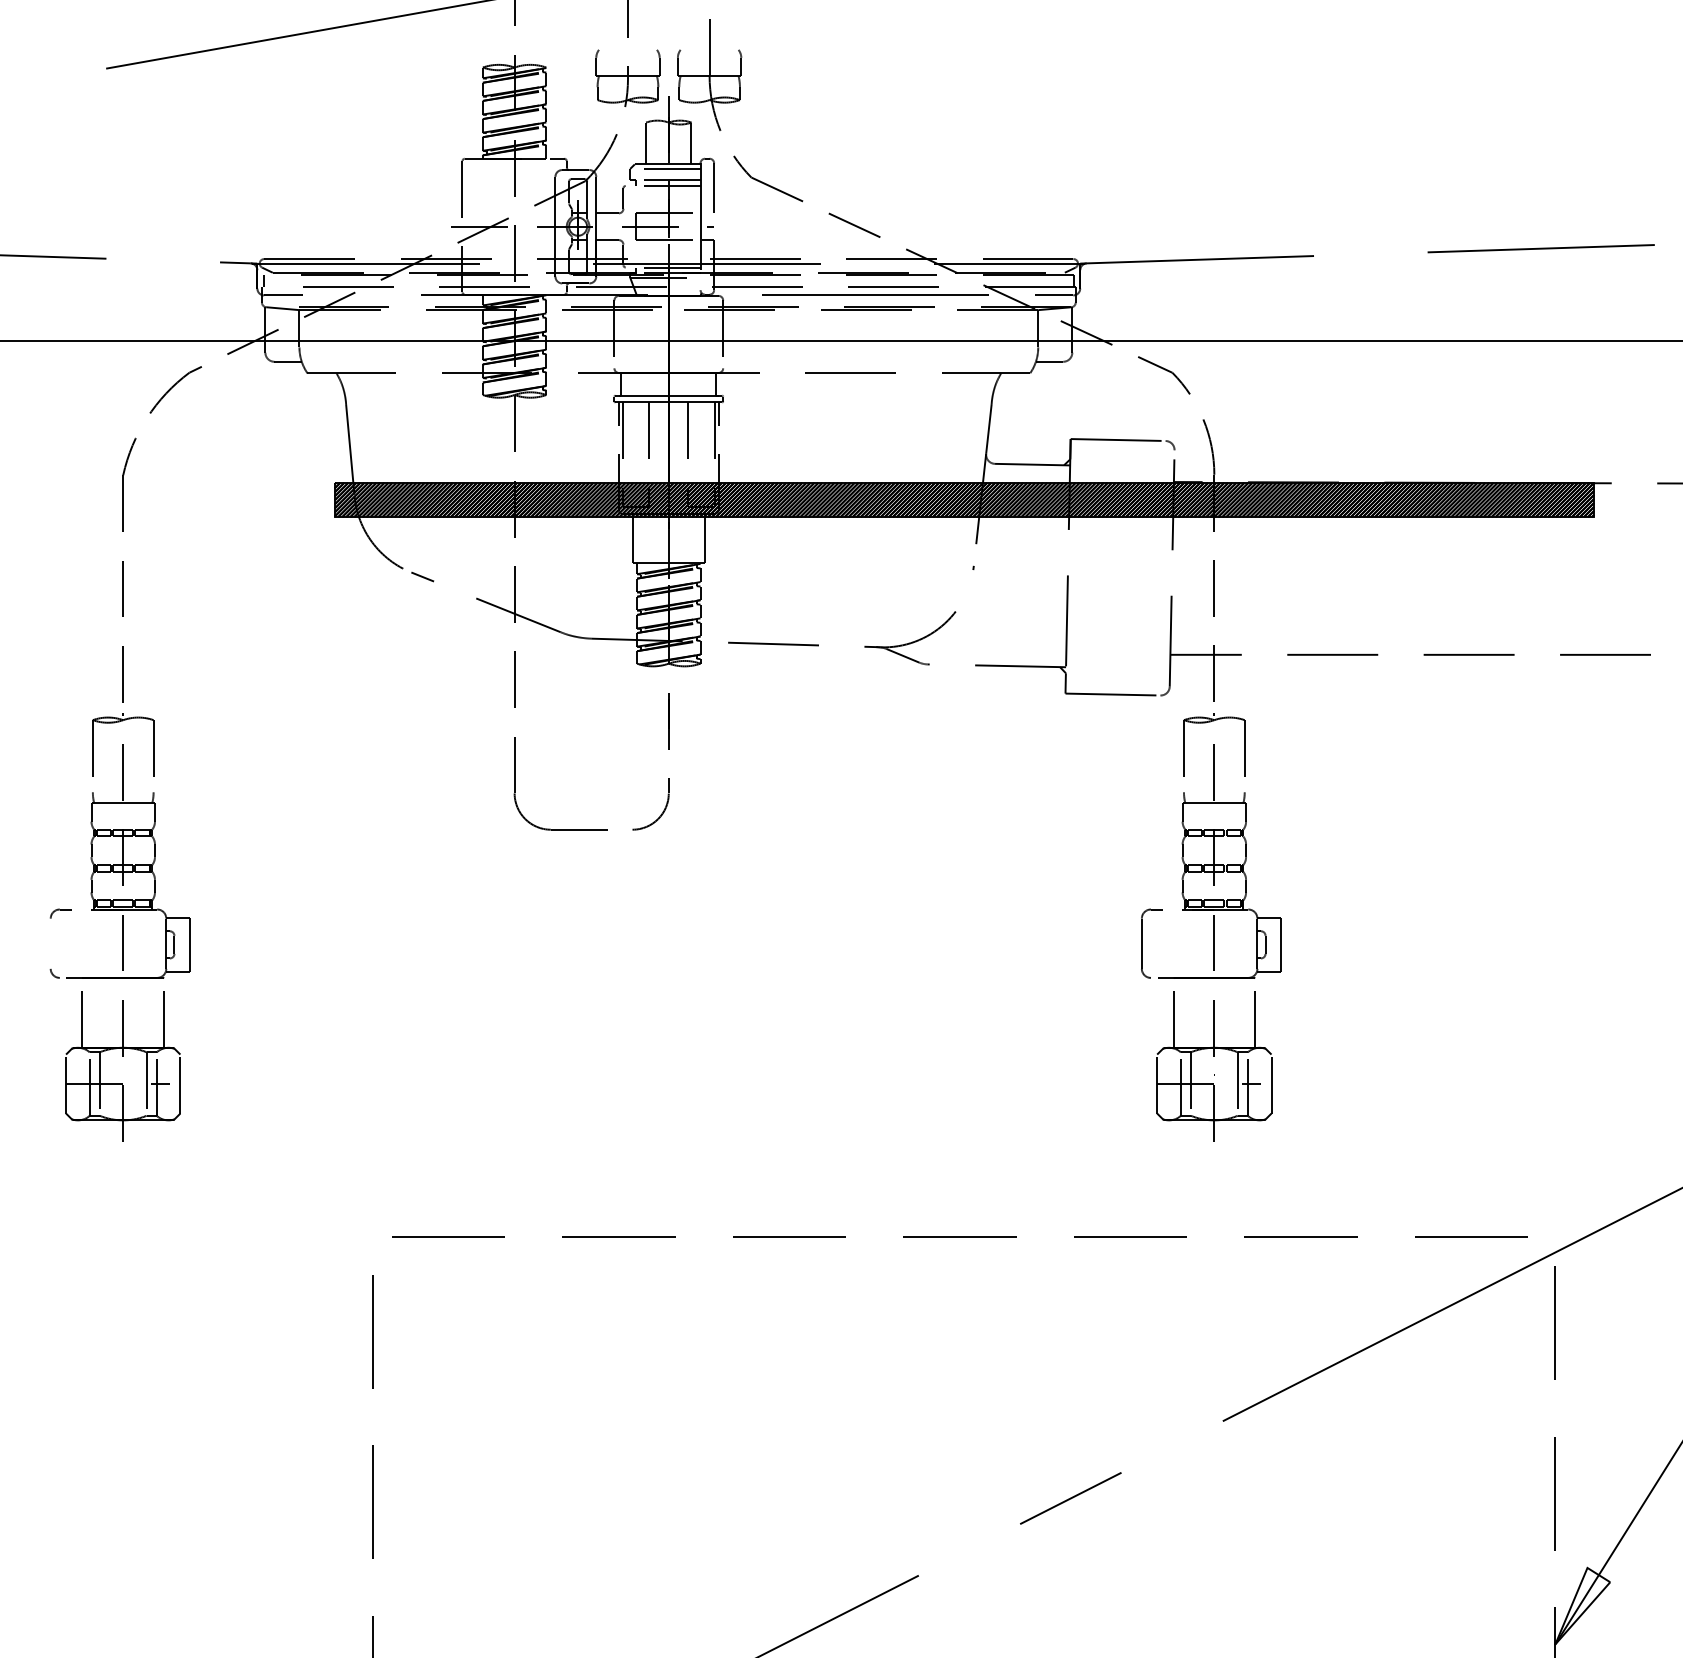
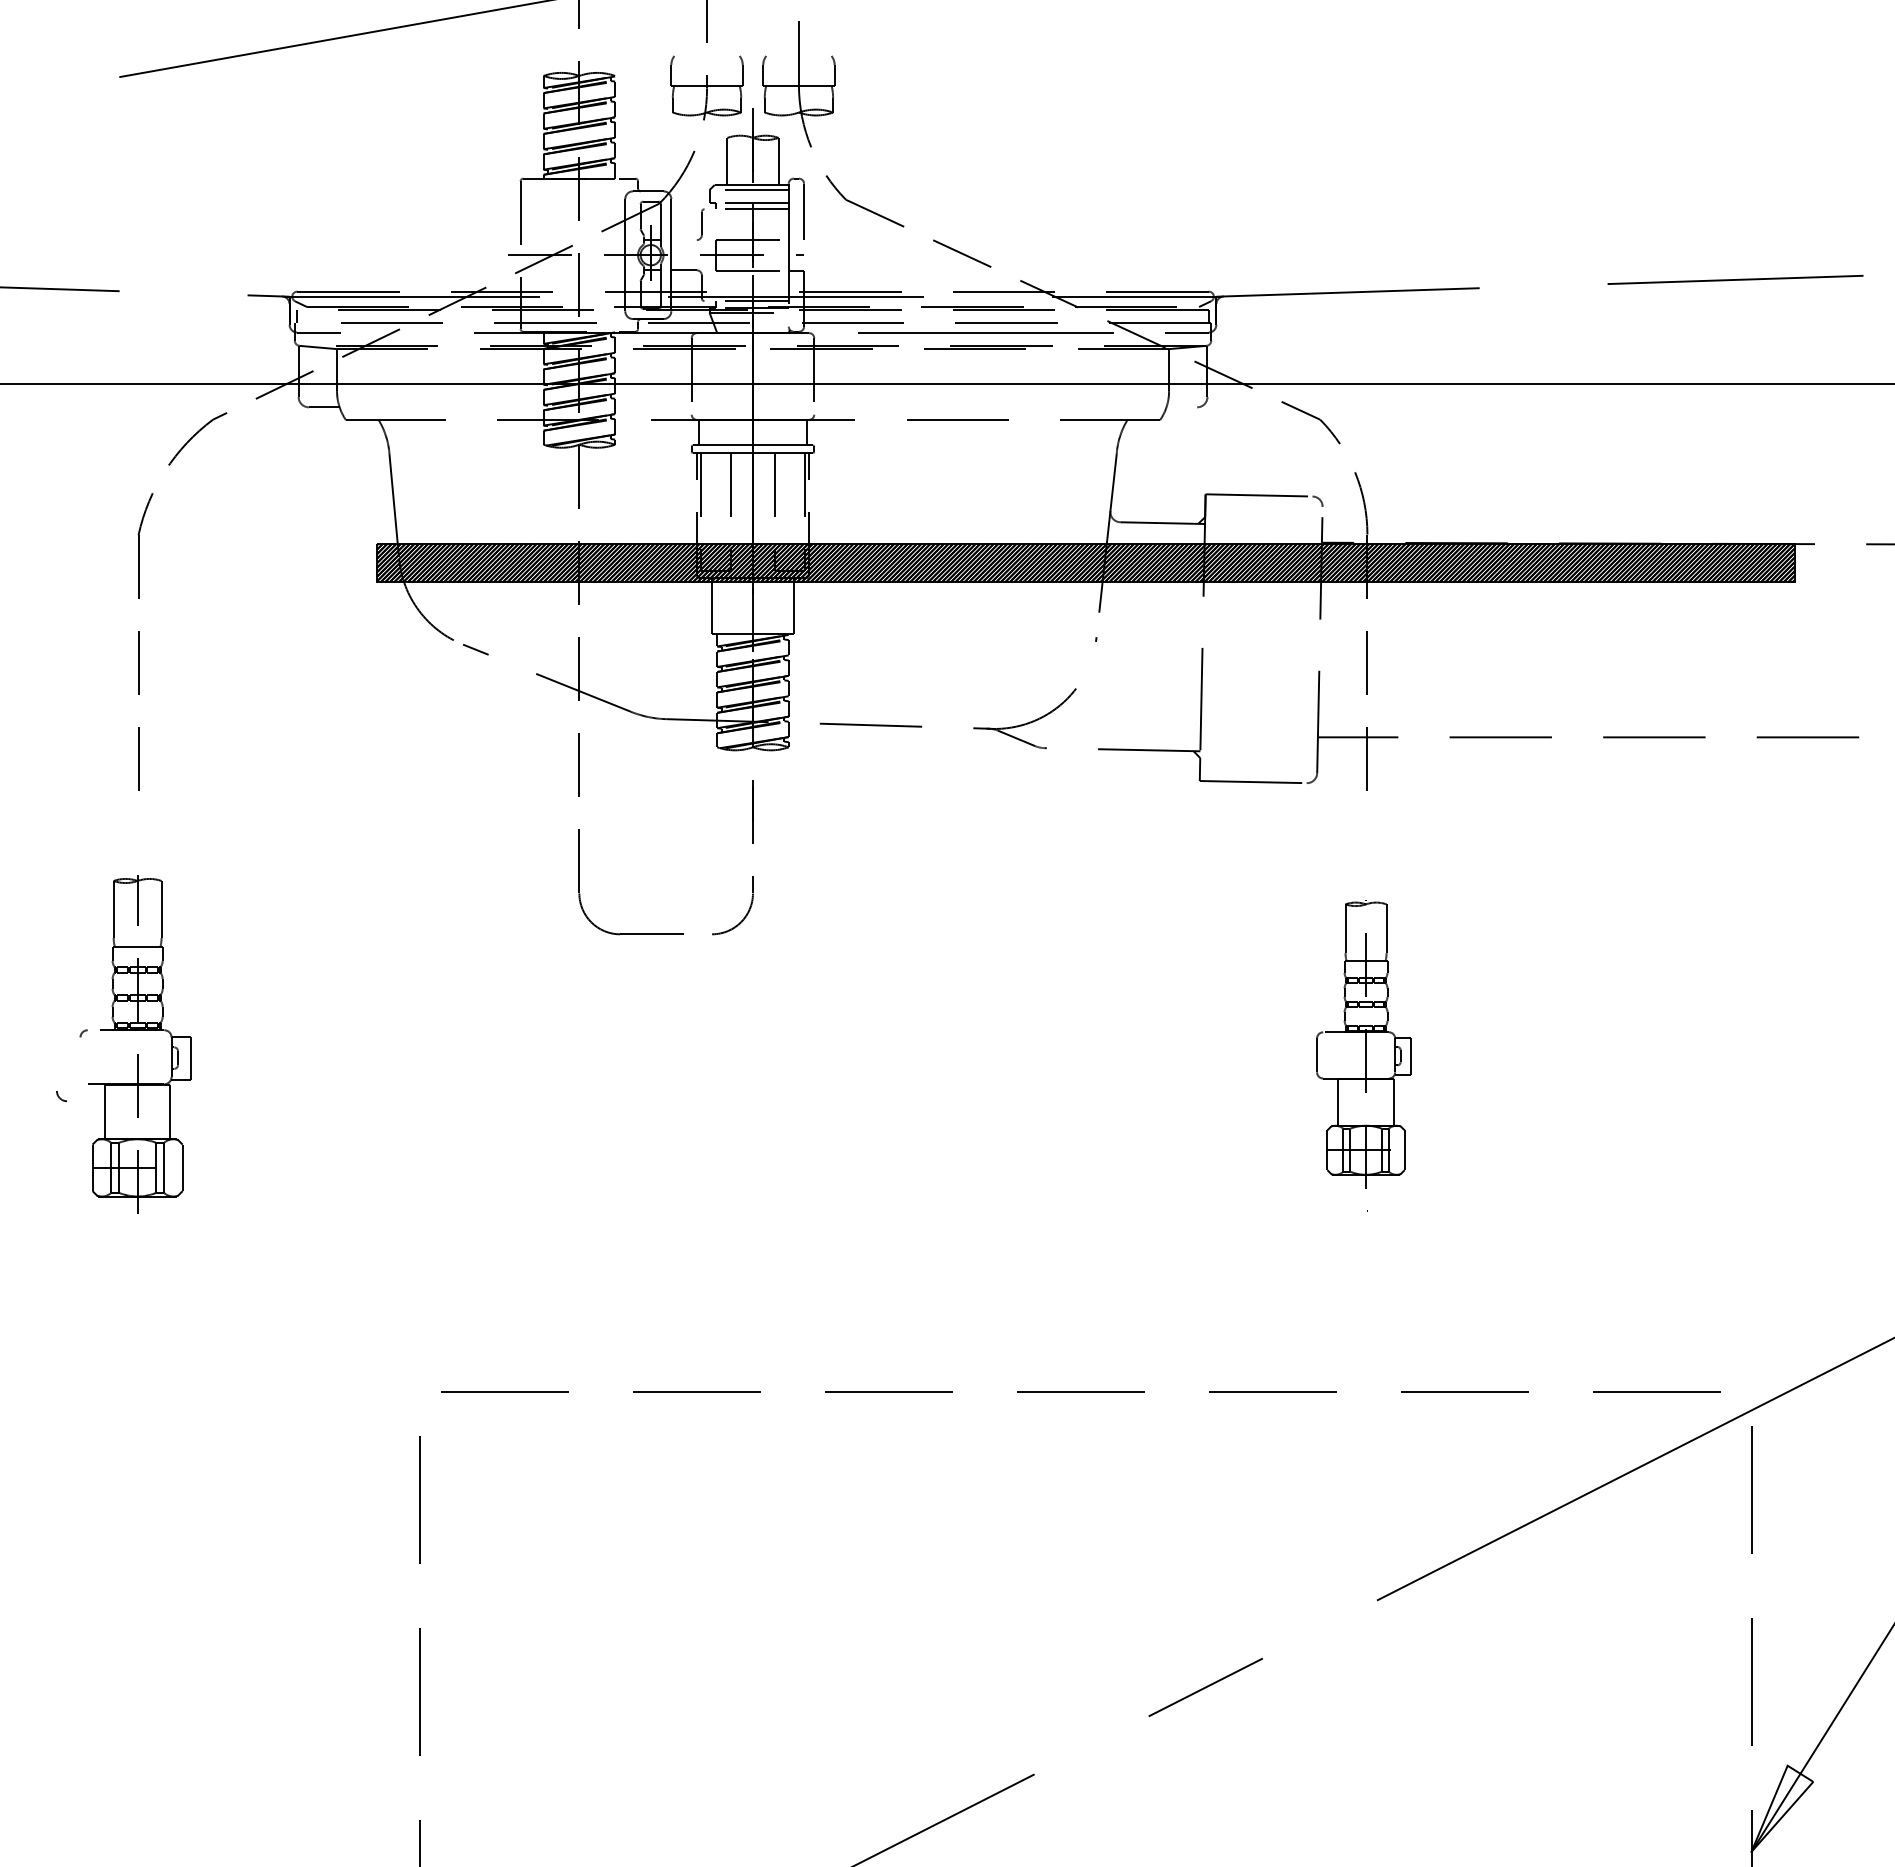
line: (607, 213) -> (683, 240), removed
line: (1049, 361) -> (1181, 407), removed
part: (120, 927) -> (135, 1044), size x0.7
part: (1210, 927) -> (1363, 1044), size x0.6

